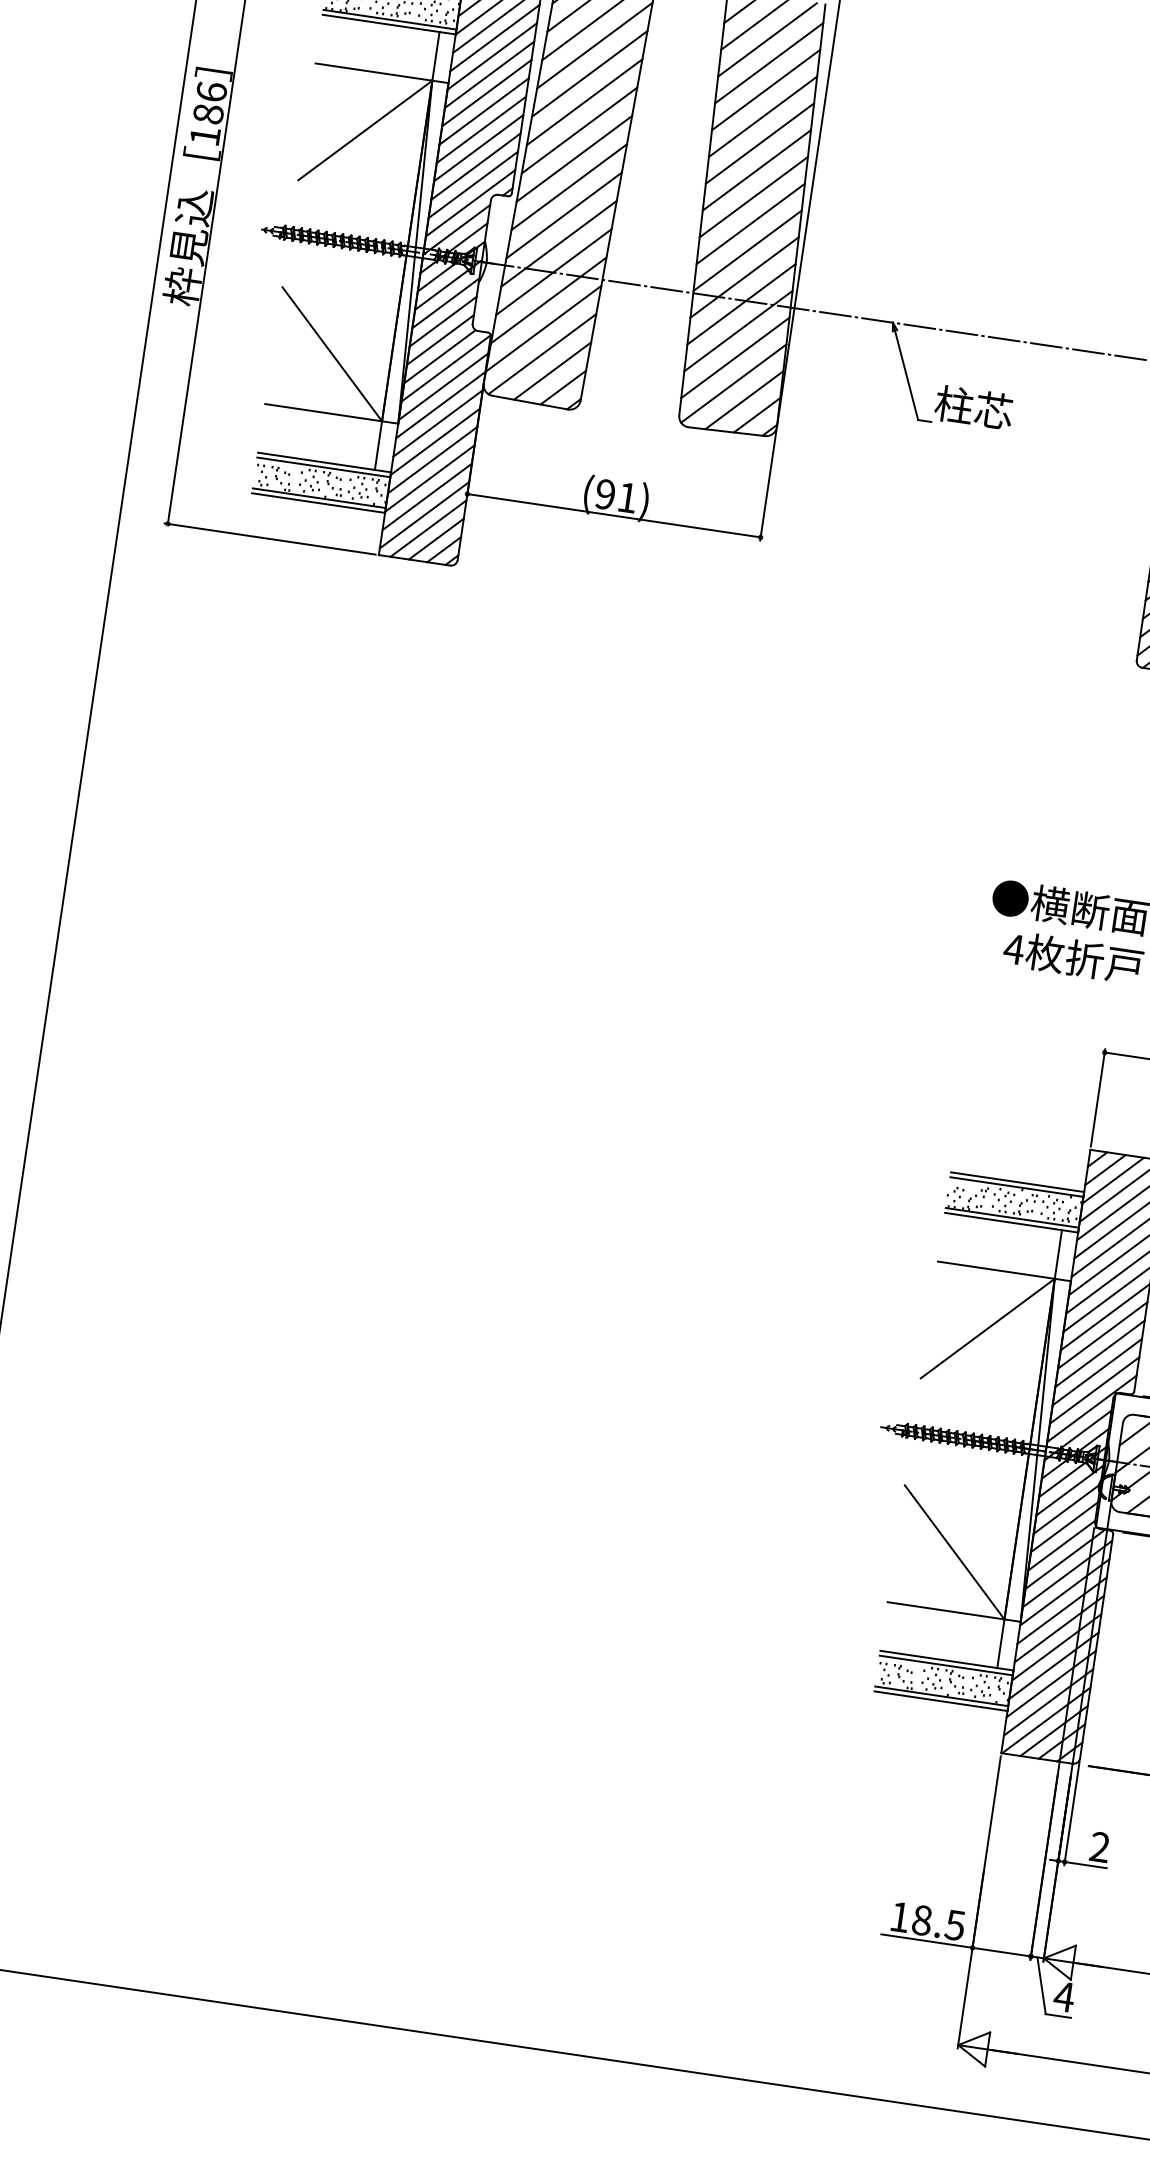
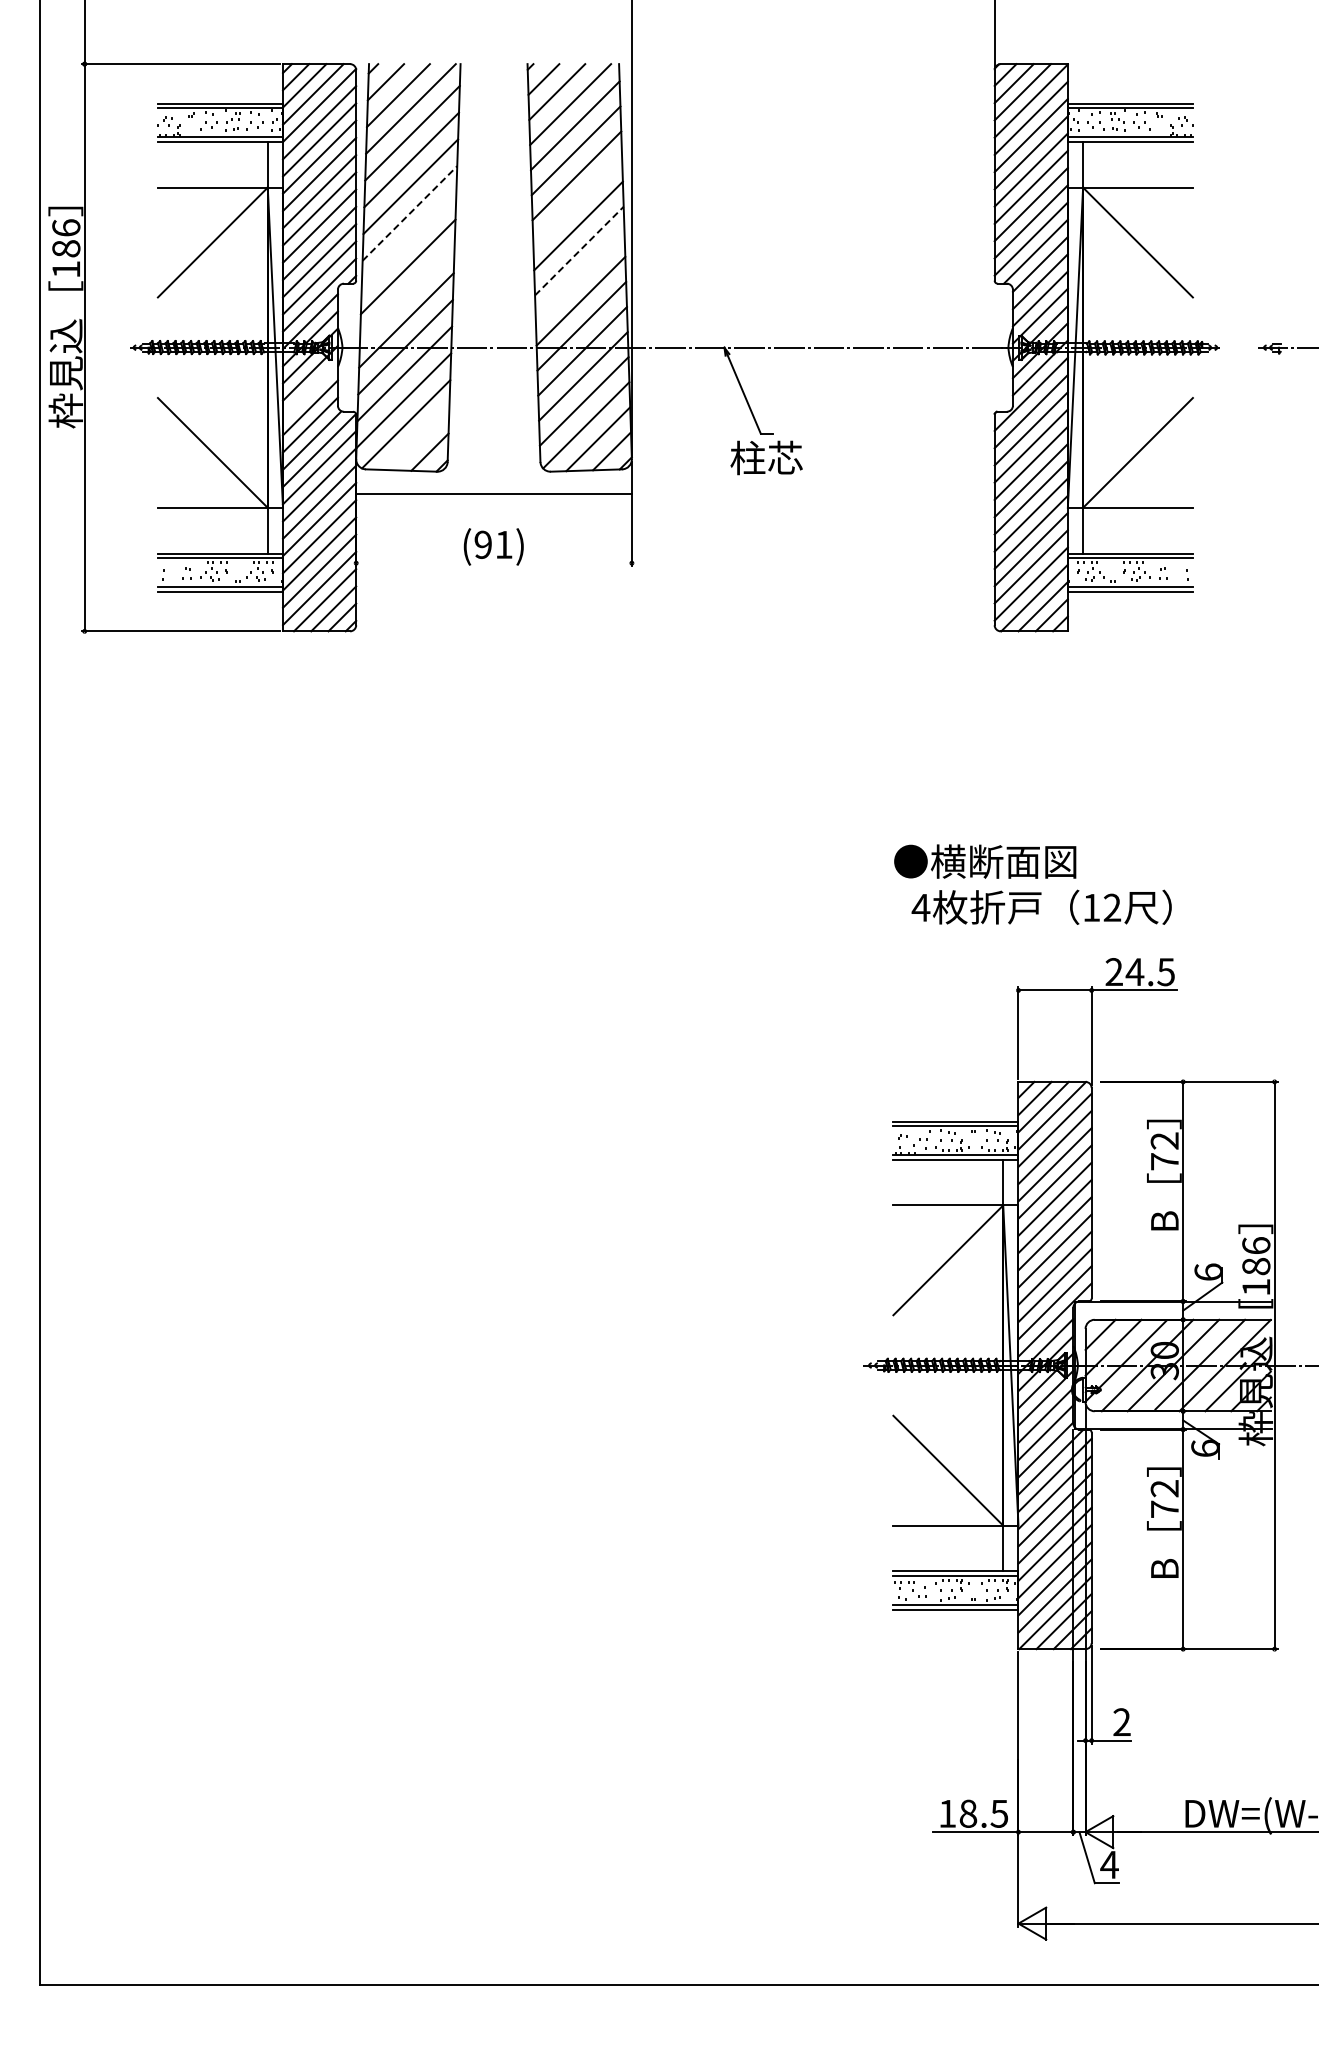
line: (579, 130) -> (409, 213), solid -> dashed
line: (759, 143) -> (577, 200), removed
line: (573, 157) -> (408, 239), removed
line: (753, 197) -> (579, 251), solid -> dashed
line: (564, 215) -> (407, 293), removed
line: (750, 223) -> (579, 275), removed
line: (445, 303) -> (310, 390), removed
line: (552, 371) -> (417, 438), removed
text: (973, 407) -> (766, 457), moved
line: (613, 515) -> (493, 494), moved

